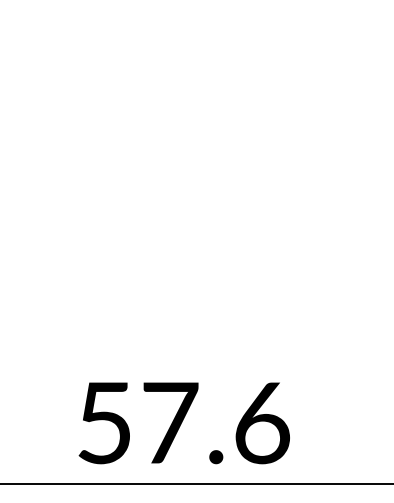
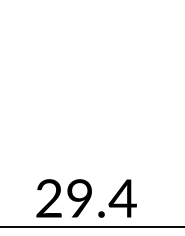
text: (184, 422) -> (86, 198), 57.6 -> 29.4

